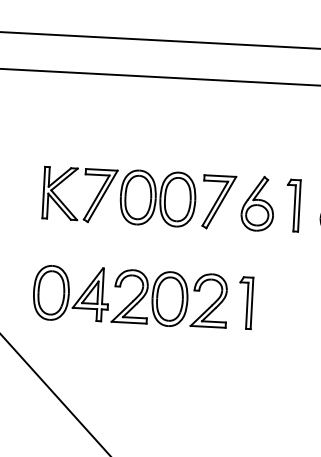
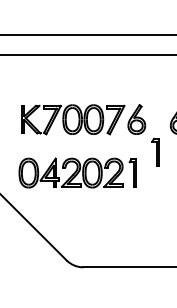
part: (292, 203) -> (155, 151), moved

